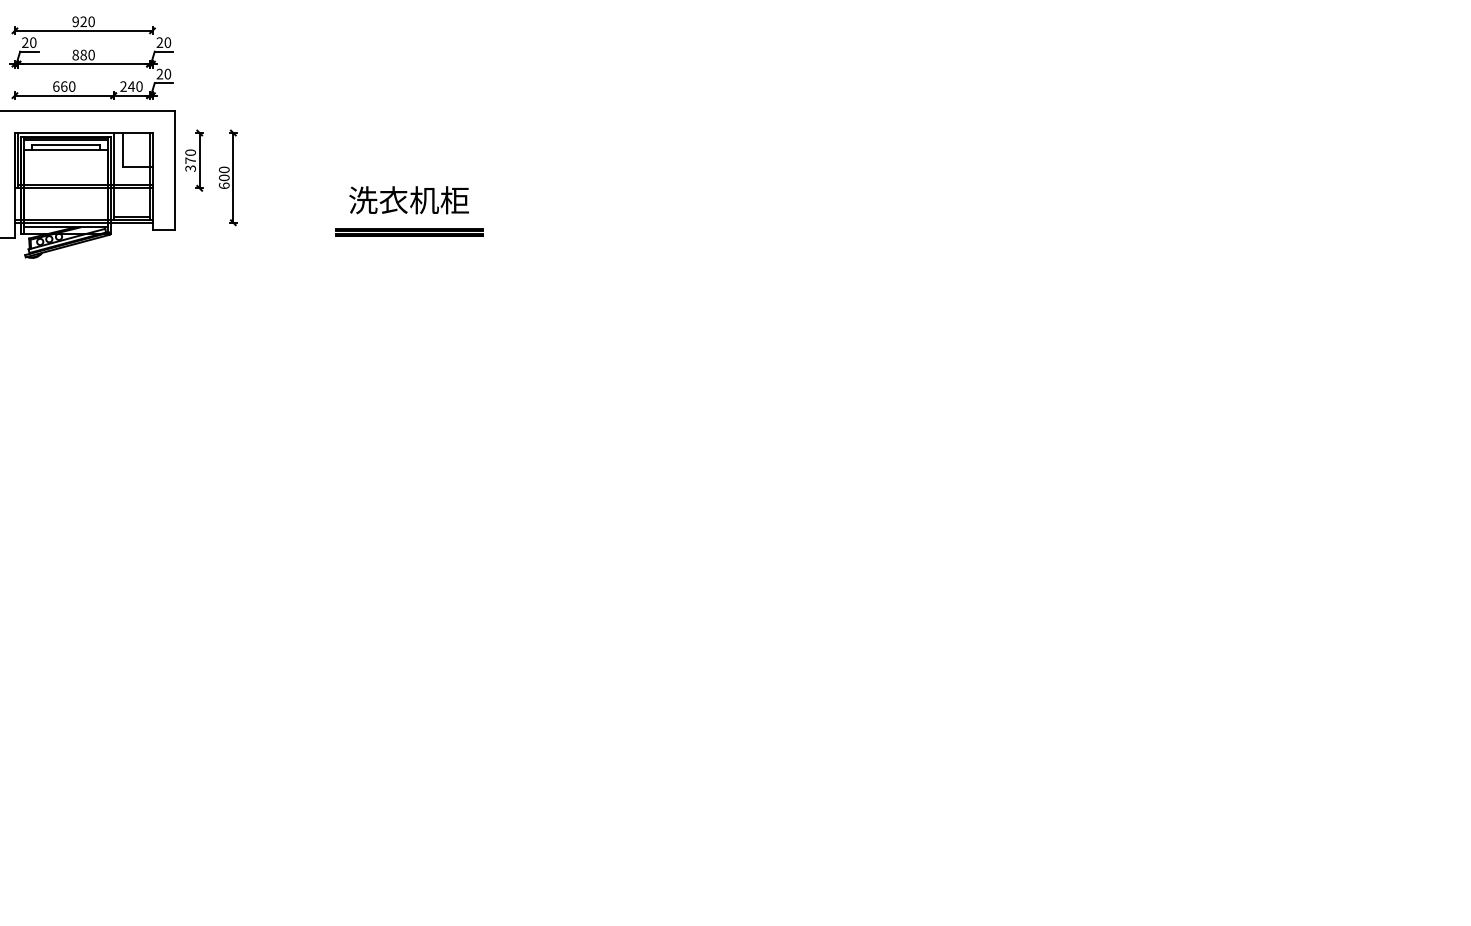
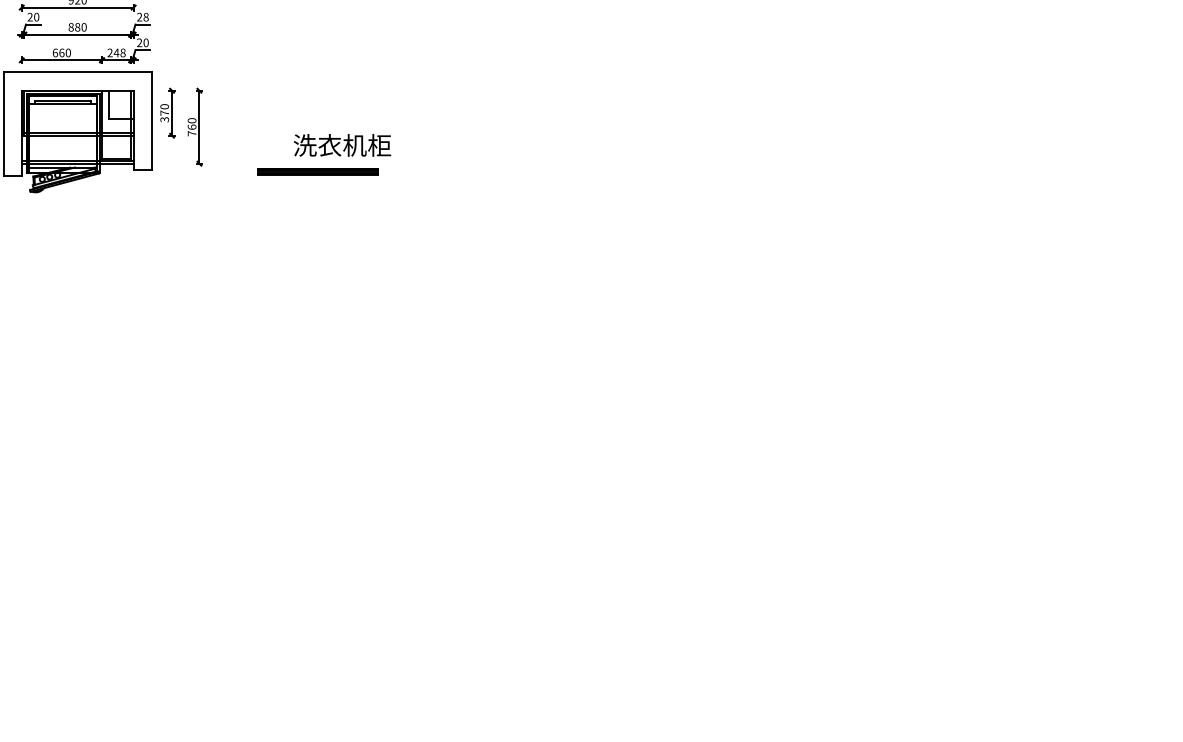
text: (167, 42) -> (145, 17), 20 -> 28
text: (139, 86) -> (123, 52), 240 -> 248
text: (224, 181) -> (192, 130), 600 -> 760
part: (409, 232) -> (317, 171), moved

